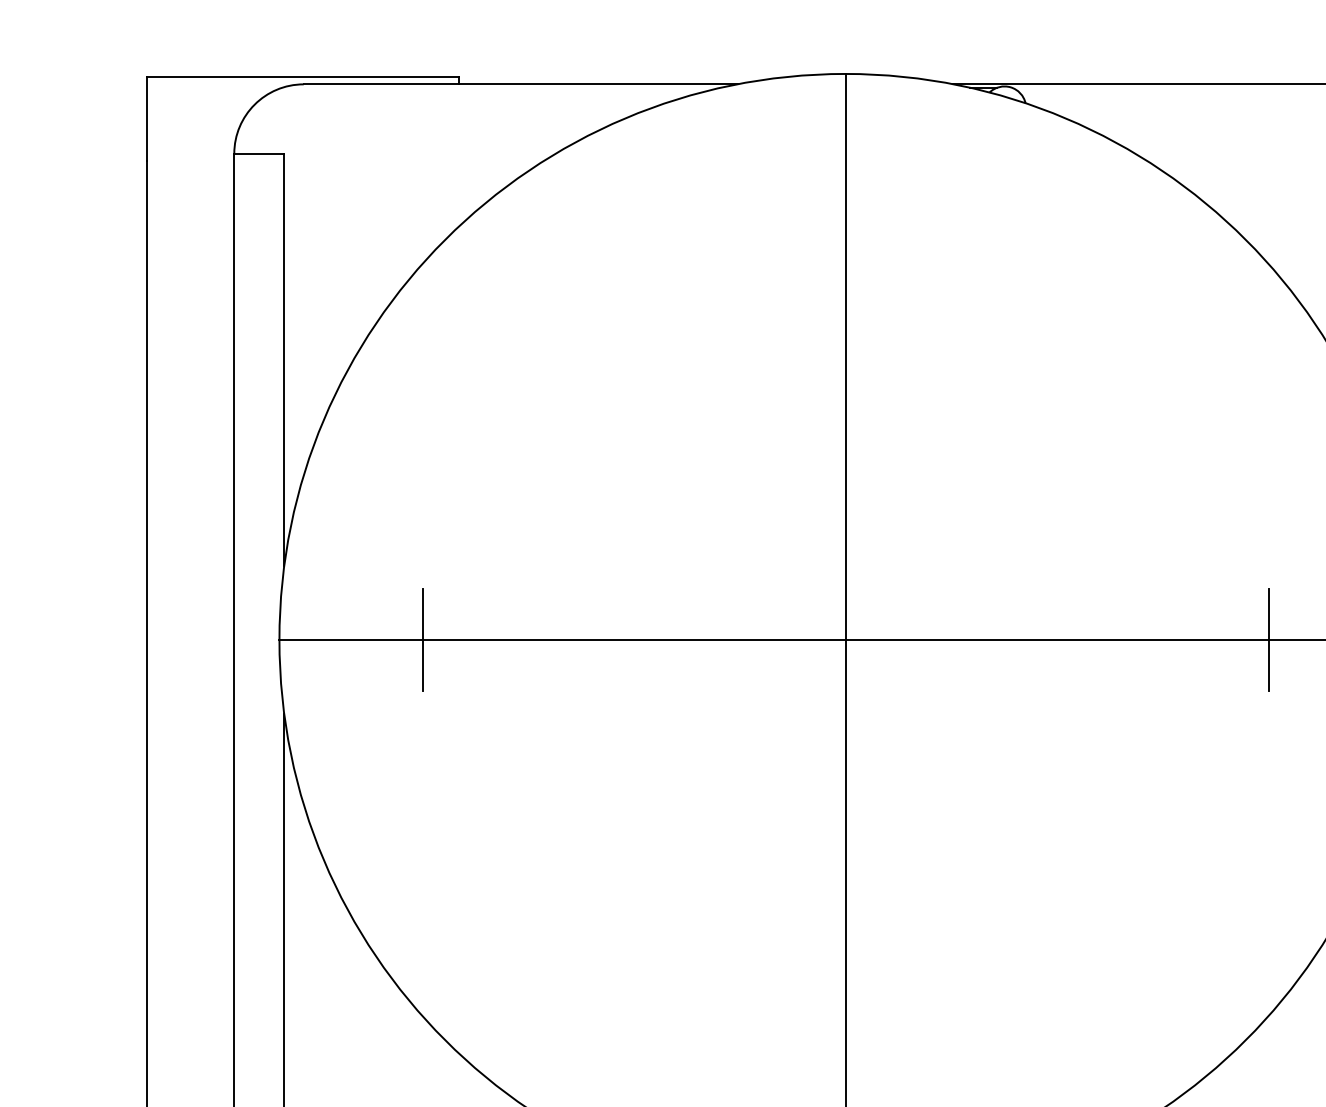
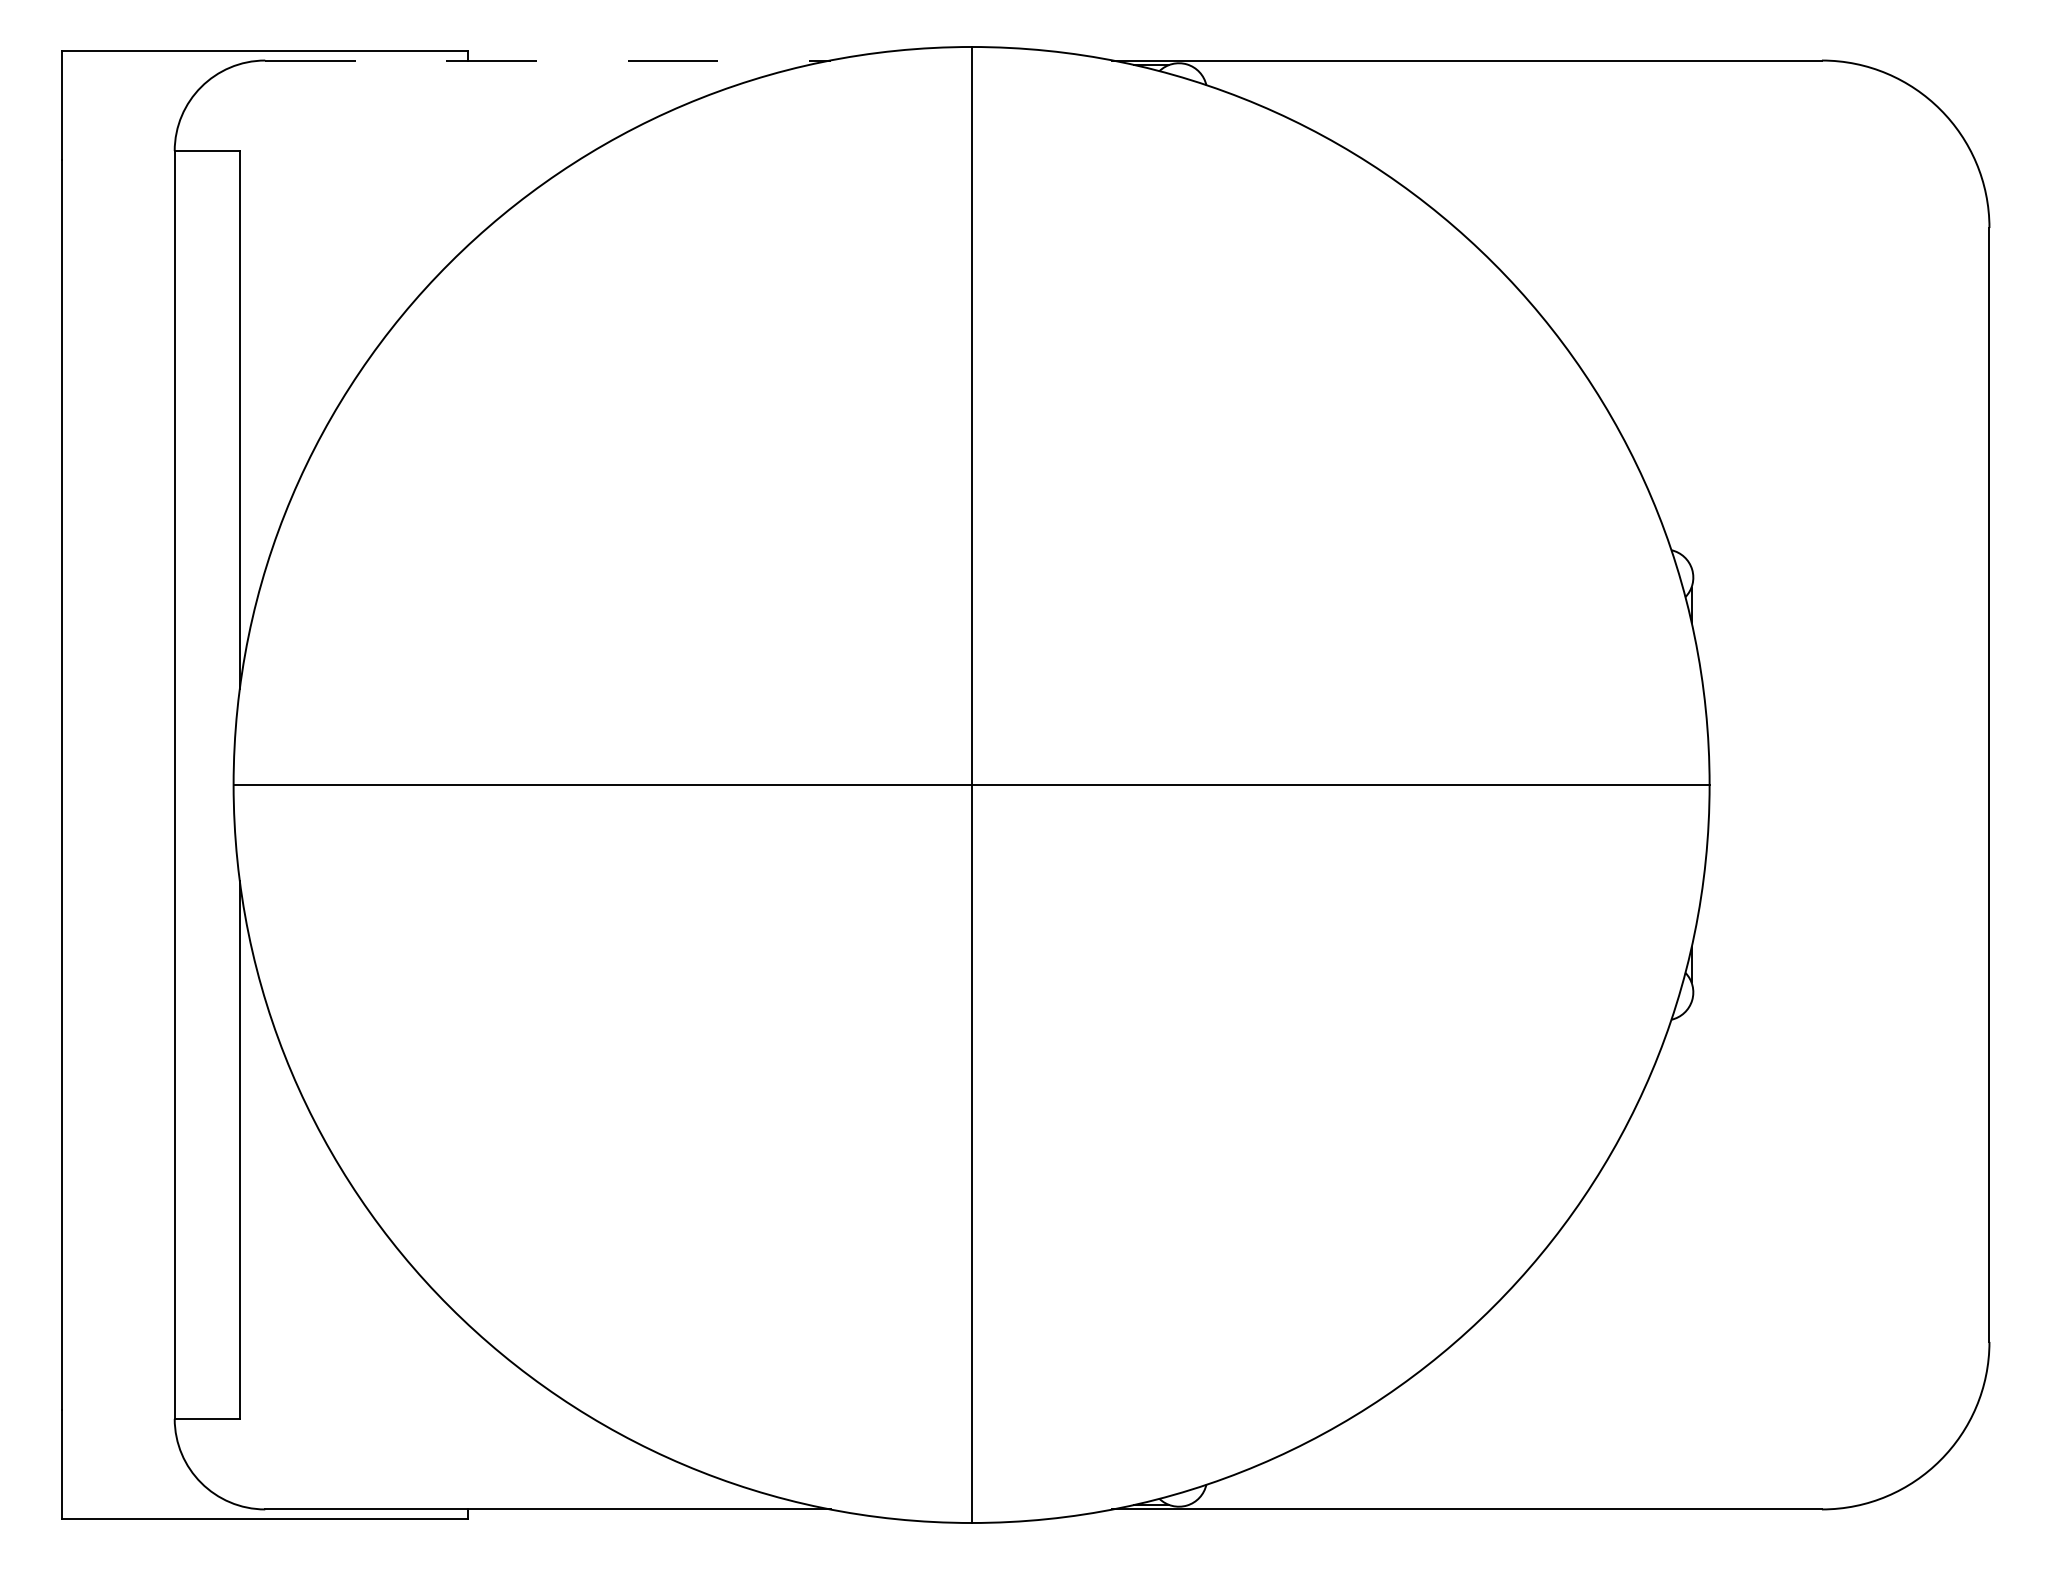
line: (520, 84) -> (548, 60), solid -> dashed
line: (422, 639) -> (420, 784), removed
line: (1268, 639) -> (1523, 784), removed

